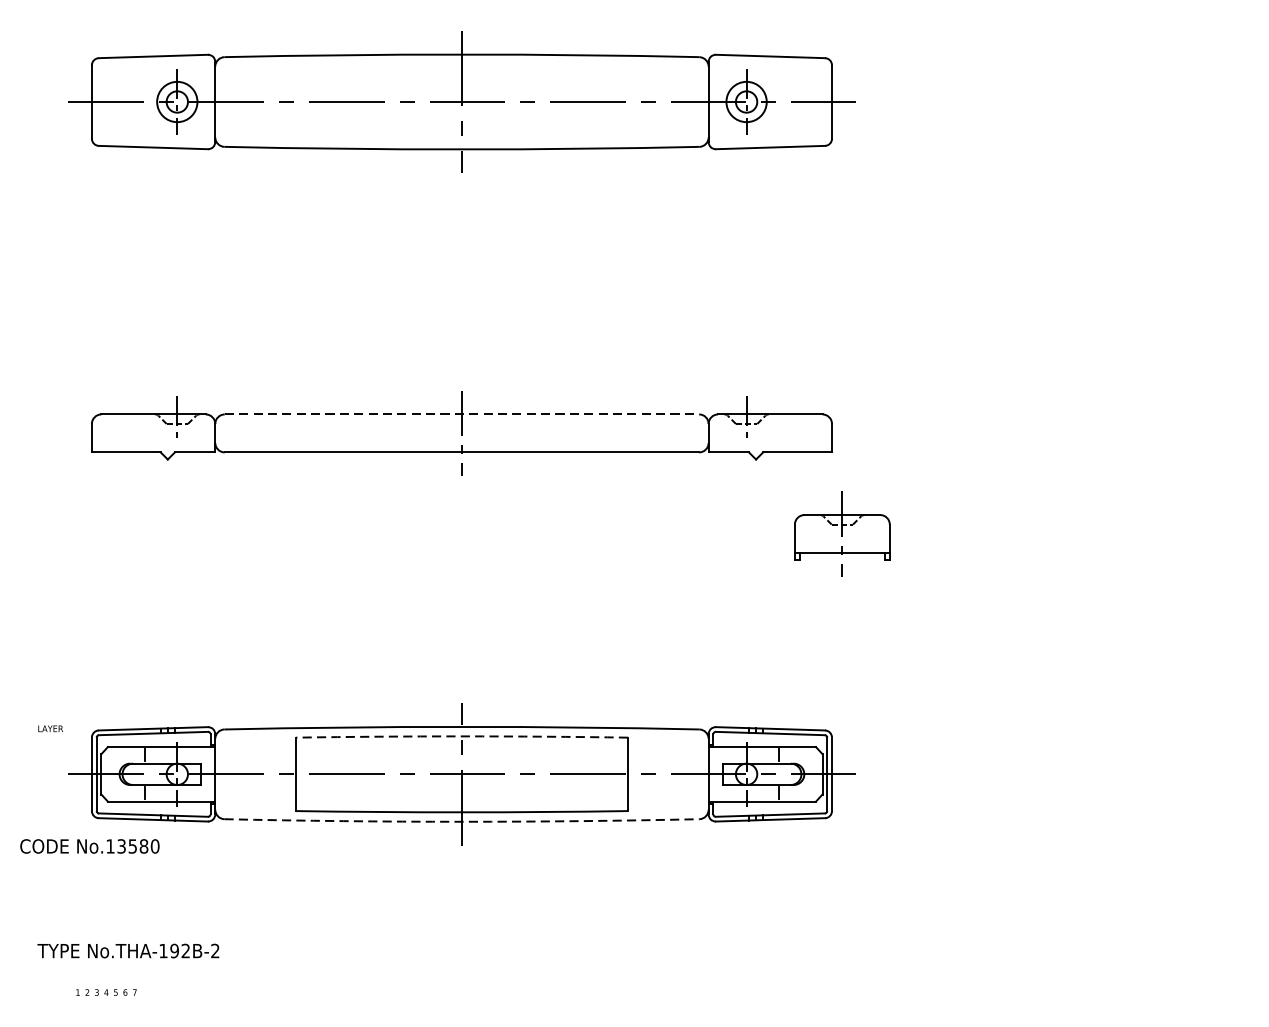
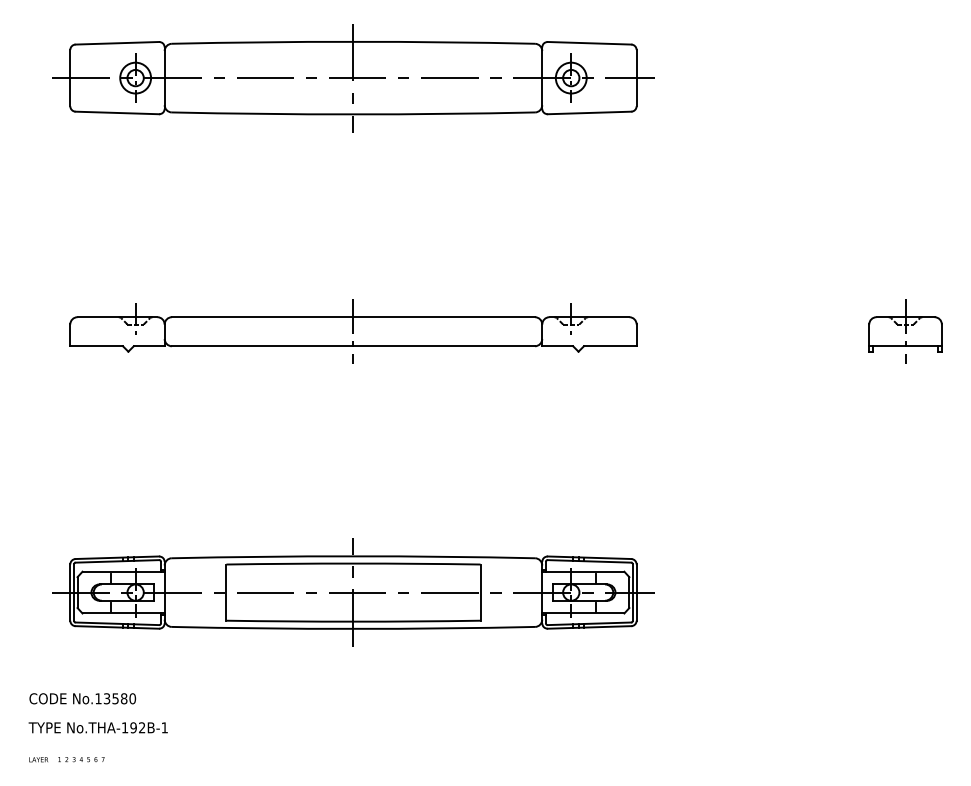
line: (462, 414) -> (353, 317), dashed -> solid
part: (842, 533) -> (905, 331), moved
text: (50, 728) -> (38, 759), moved
arc: (462, 736) -> (353, 563), dashed -> solid
arc: (462, 821) -> (353, 628), dashed -> solid
text: (89, 846) -> (82, 698), moved
text: (215, 950) -> (164, 727), No.THA-192B-2 -> No.THA-192B-1

